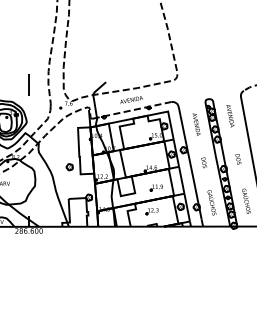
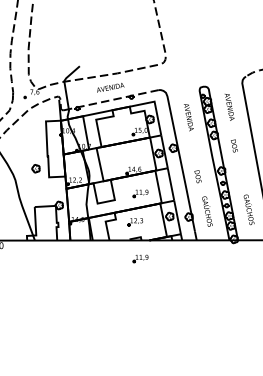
text: (238, 159) -> (234, 146), moved
text: (203, 162) -> (197, 176), moved
part: (155, 241) -> (139, 258), added

